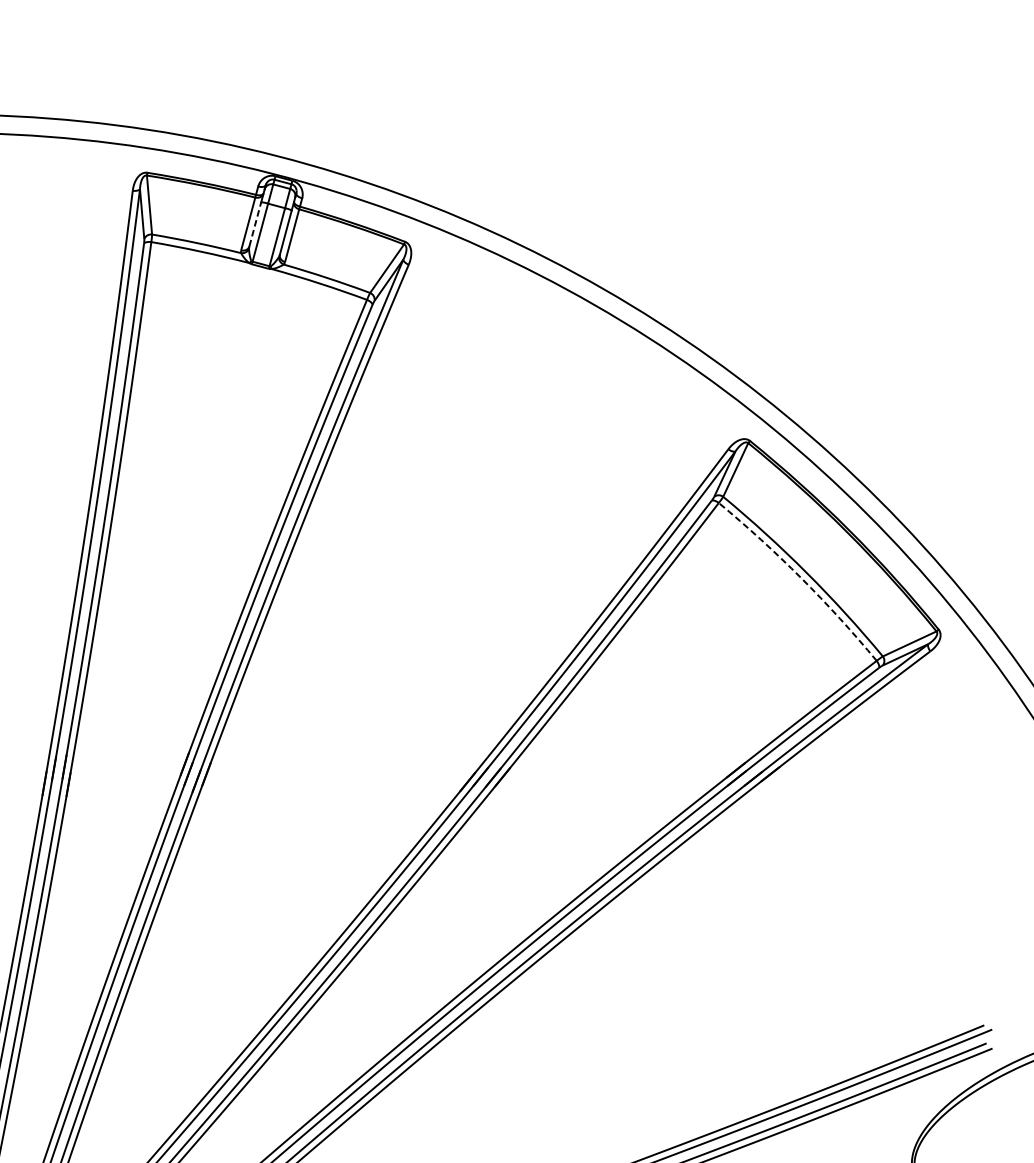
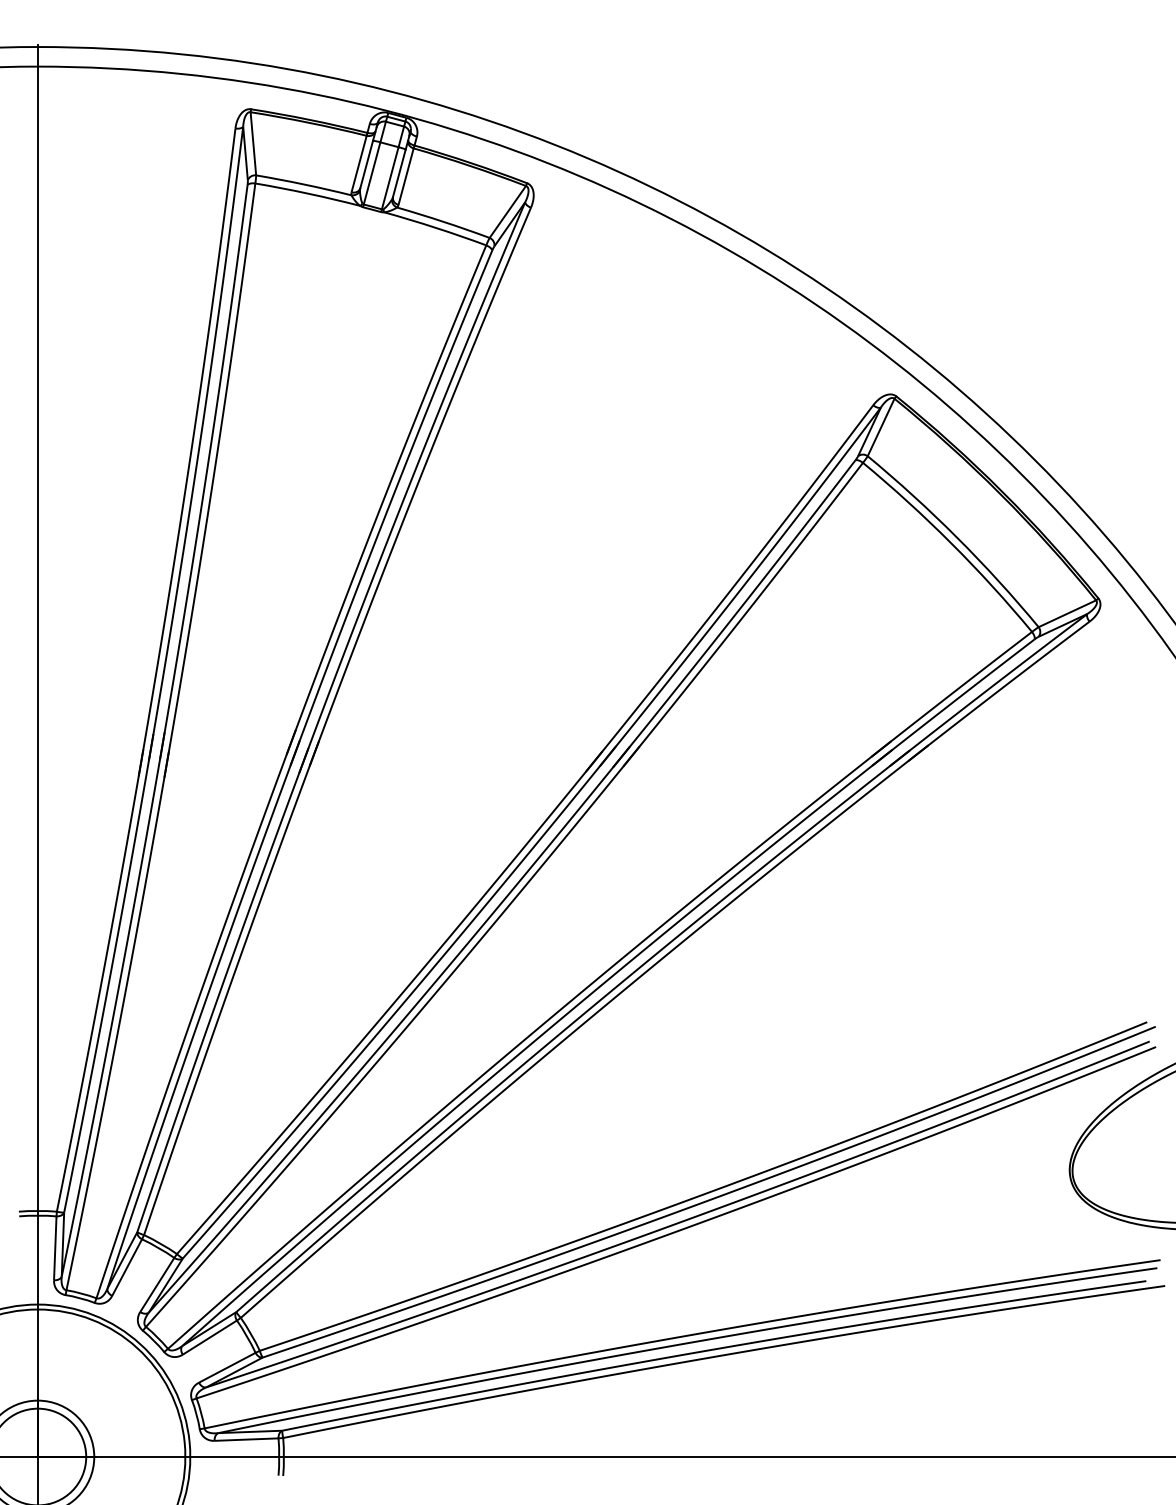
line: (255, 223) -> (366, 163), dashed -> solid
arc: (801, 578) -> (951, 543), dashed -> solid

